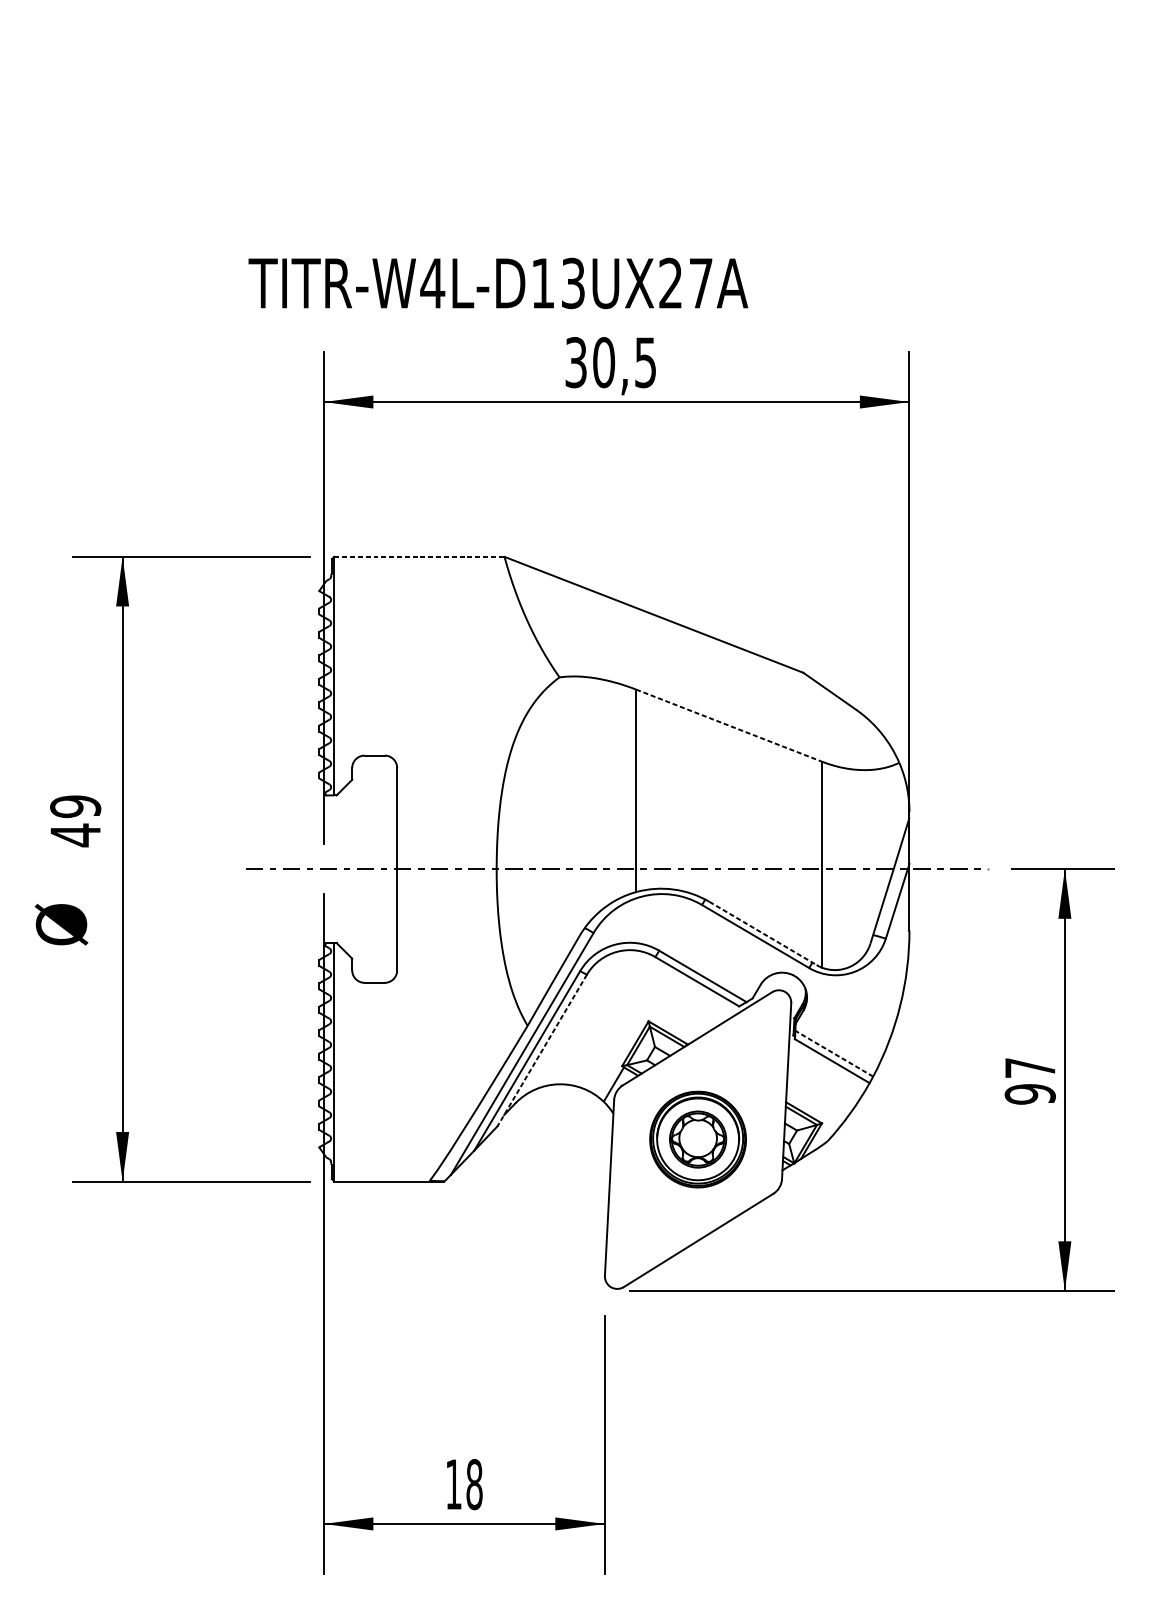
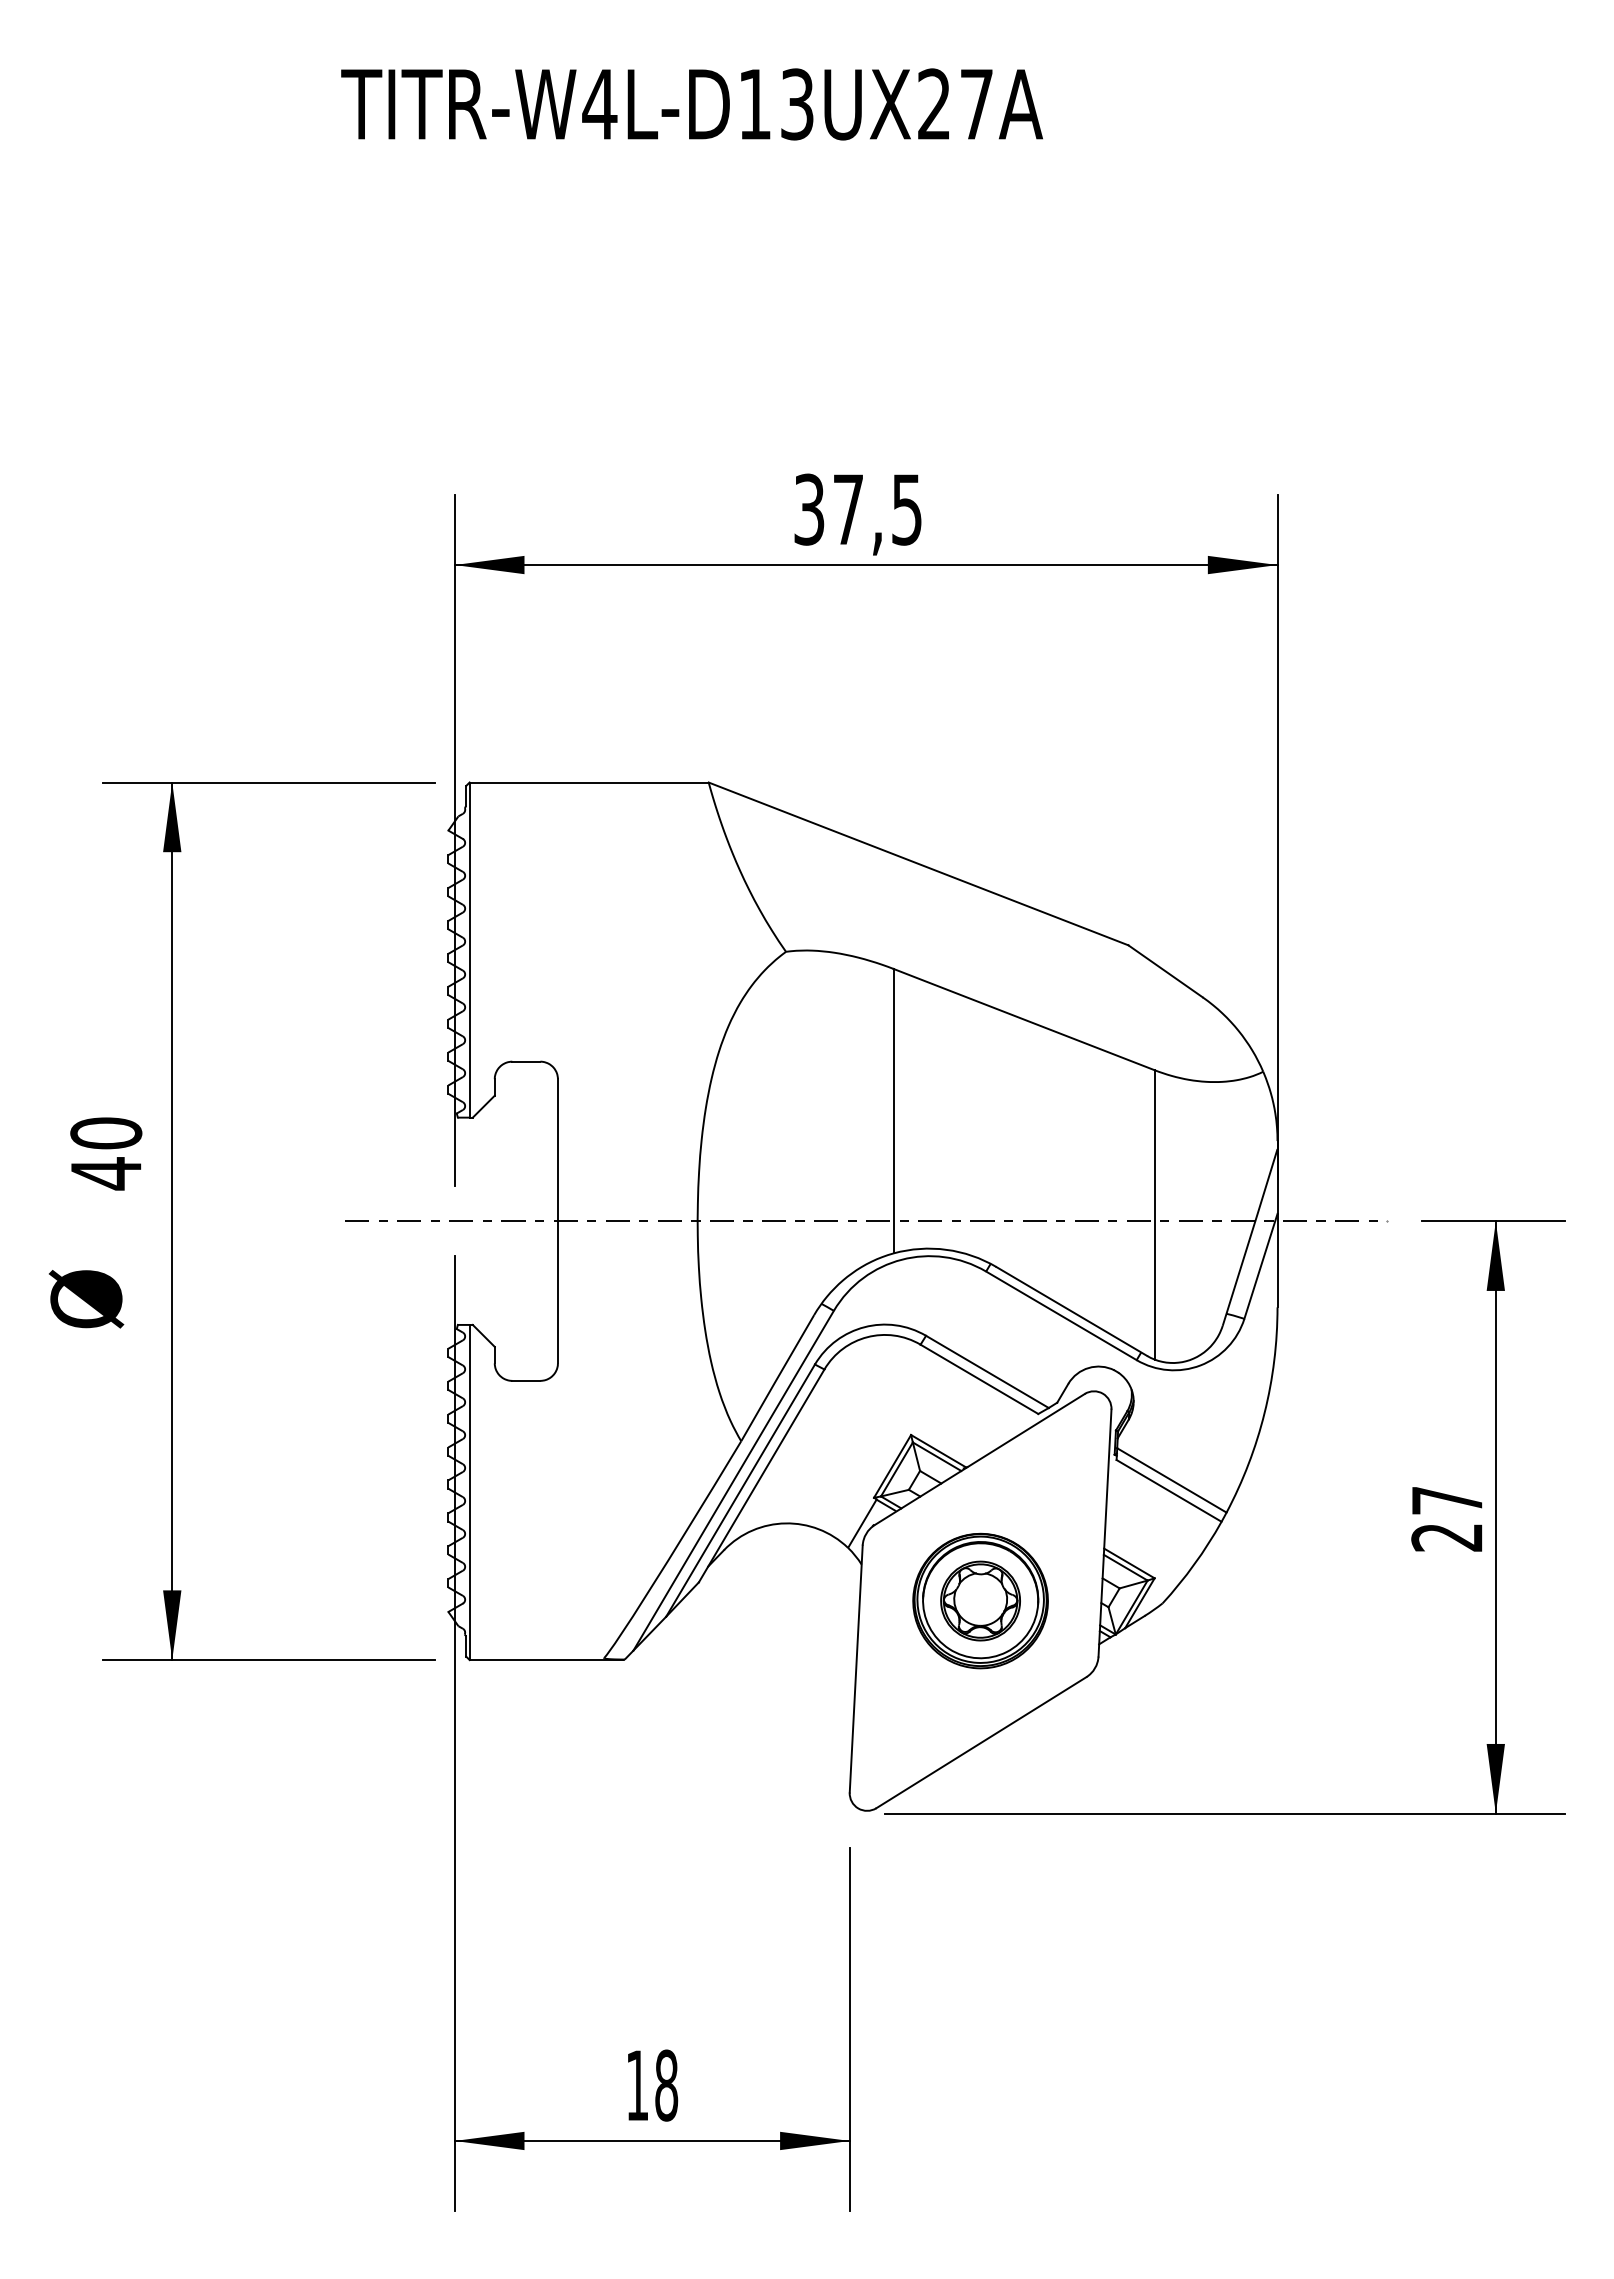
text: (497, 283) -> (691, 104), moved
text: (604, 362) -> (848, 509), 30,5 -> 37,5
line: (419, 556) -> (589, 782), dashed -> solid
line: (729, 725) -> (1024, 1019), dashed -> solid
text: (75, 806) -> (106, 1133), 49 -> 40
line: (763, 933) -> (1072, 1311), dashed -> solid
line: (542, 1050) -> (761, 1475), dashed -> solid
line: (833, 1053) -> (1171, 1480), dashed -> solid
text: (1030, 1094) -> (1447, 1537), 97 -> 27

